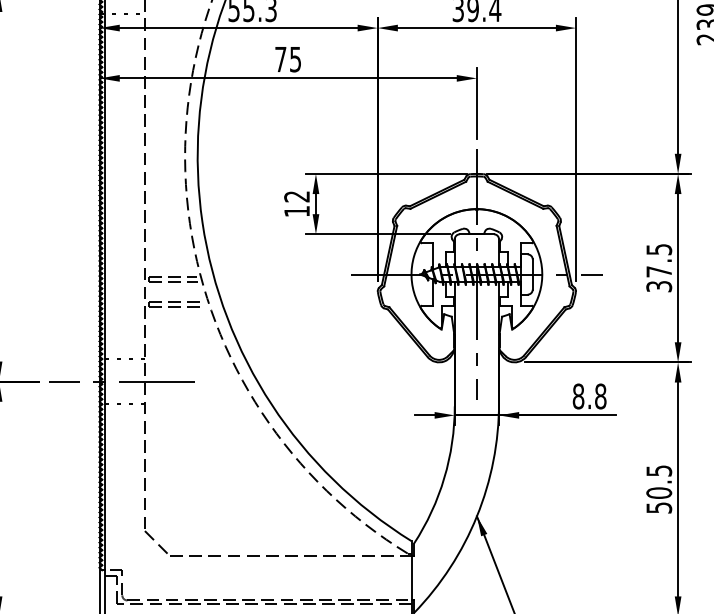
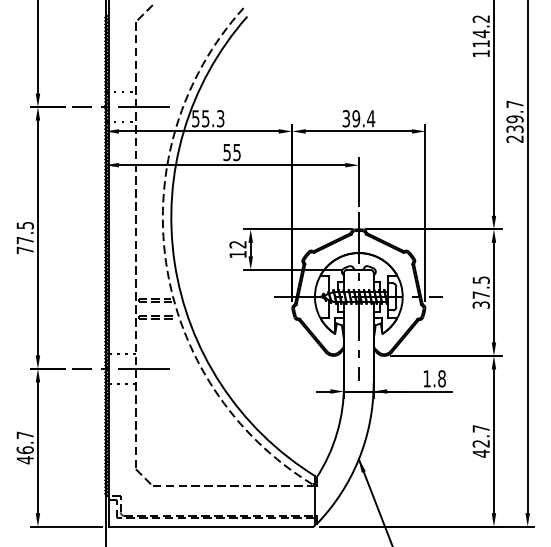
text: (279, 59) -> (226, 152), 75 -> 55
text: (577, 396) -> (426, 378), 8.8 -> 1.8
text: (658, 489) -> (480, 441), 50.5 -> 42.7

